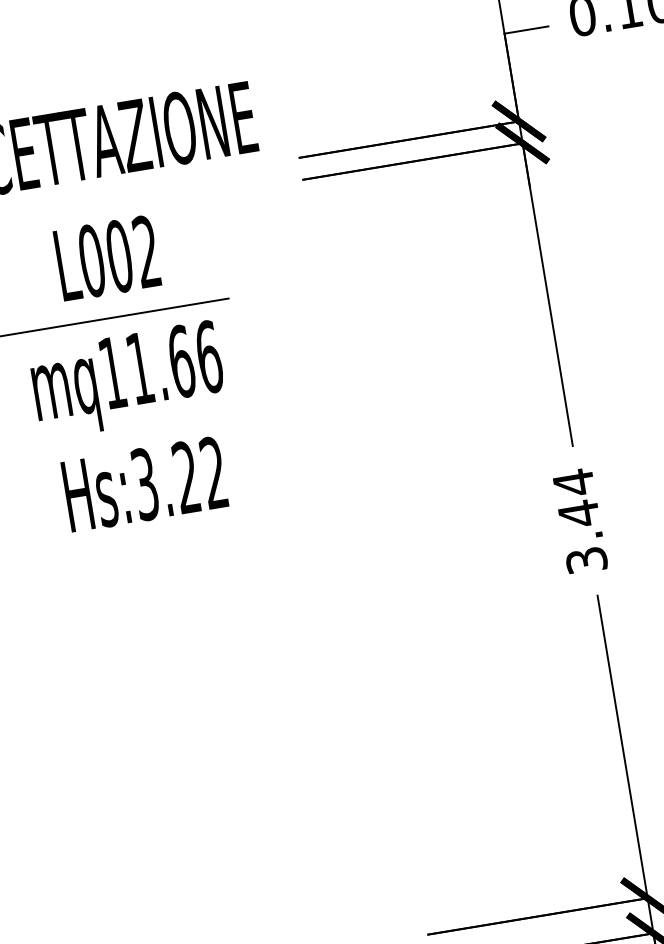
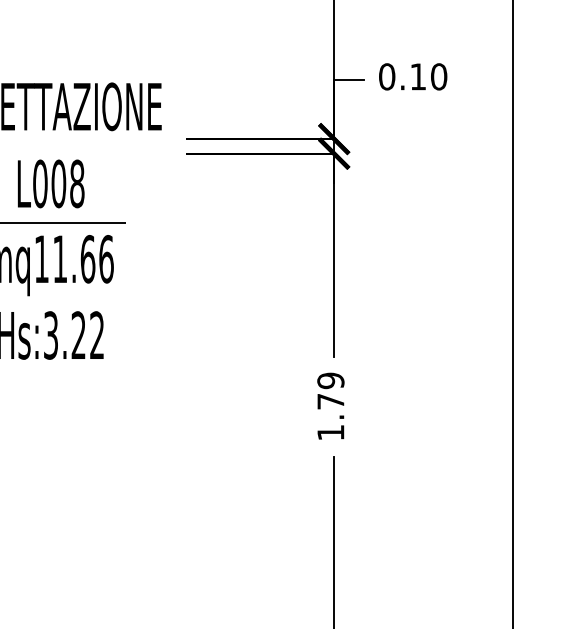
text: (147, 251) -> (77, 183), L002 -> L008
text: (579, 521) -> (330, 406), 3.44 -> 1.79

